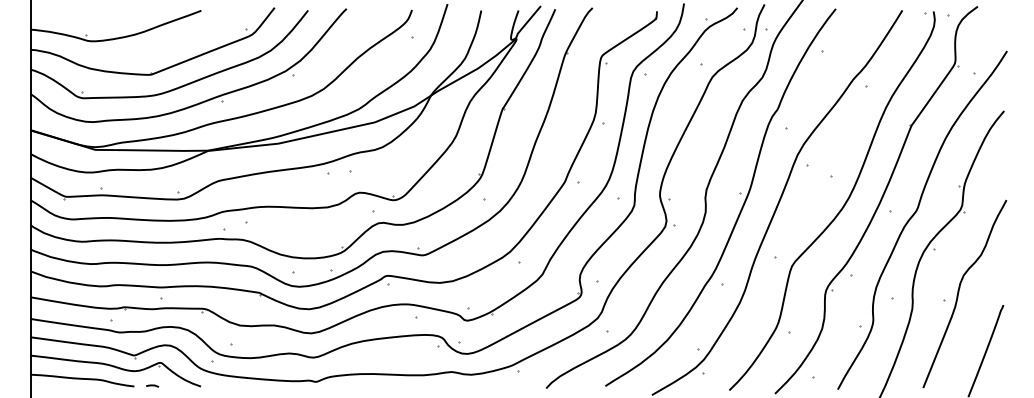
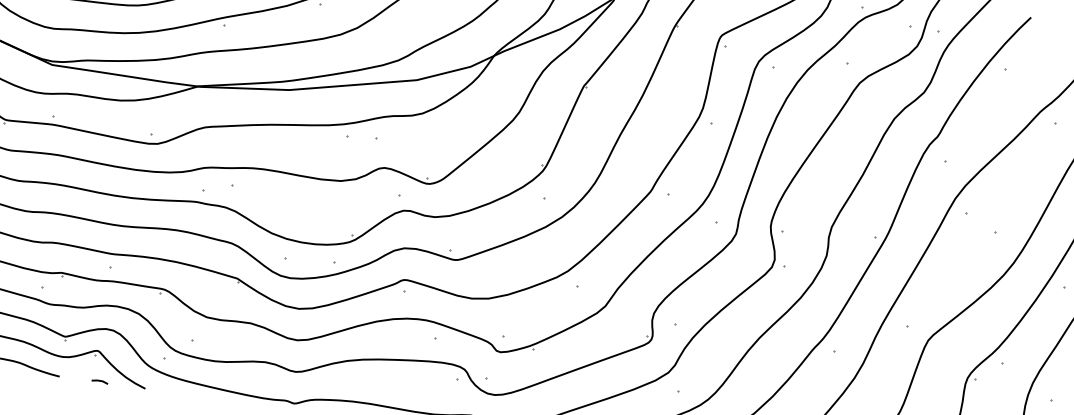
line: (152, 385) -> (99, 380), moved

